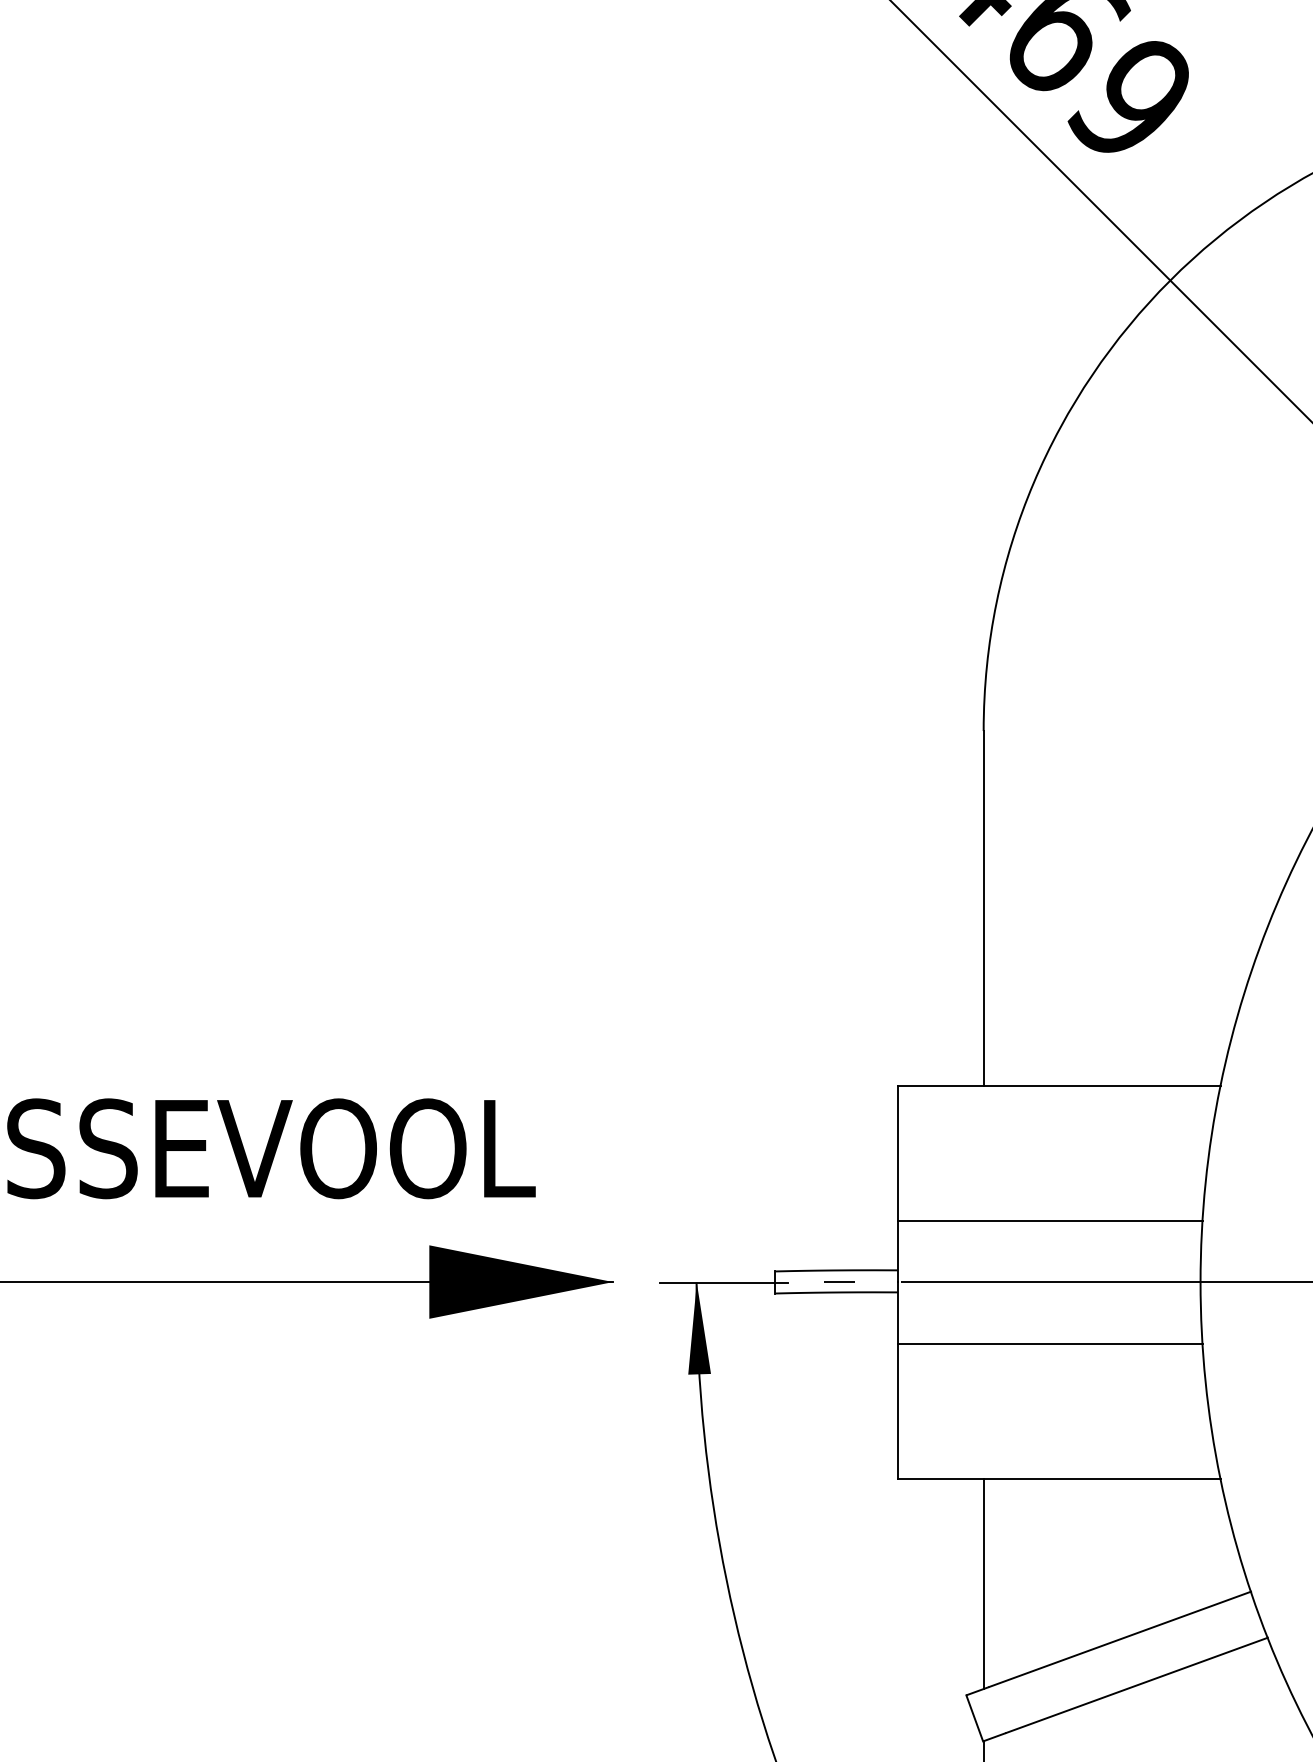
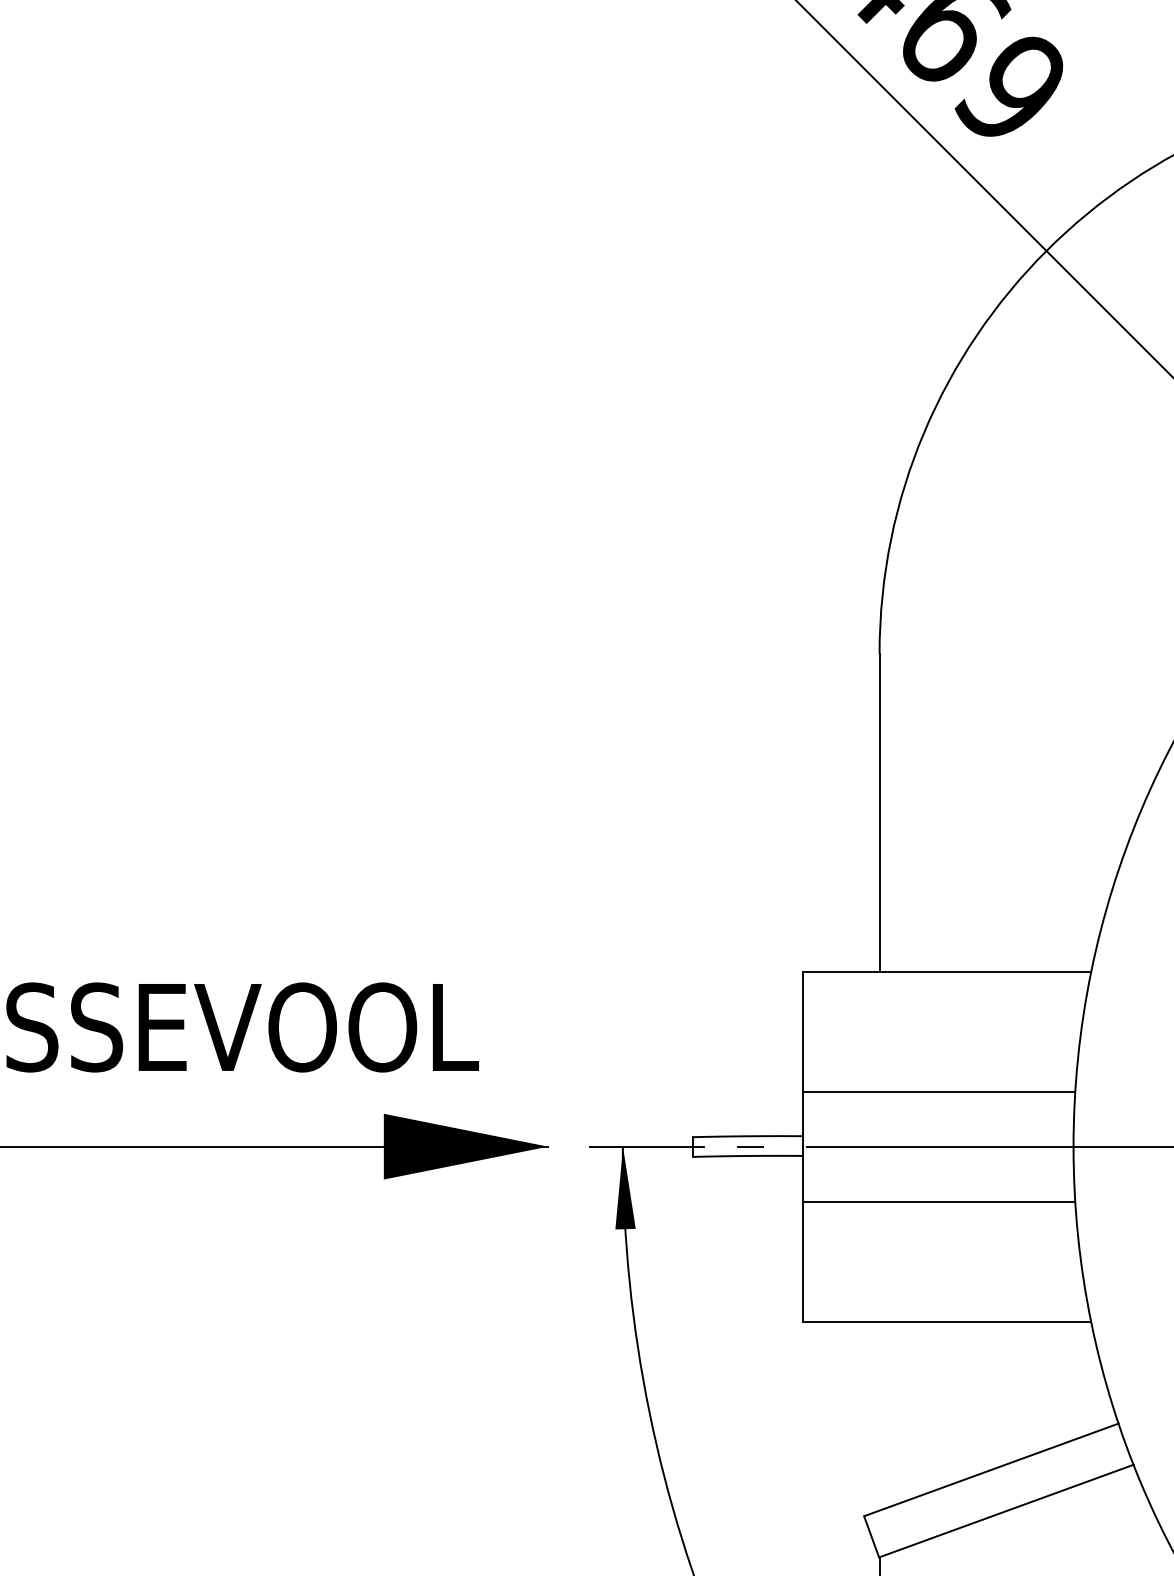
line: (983, 1583) -> (879, 1416), removed

